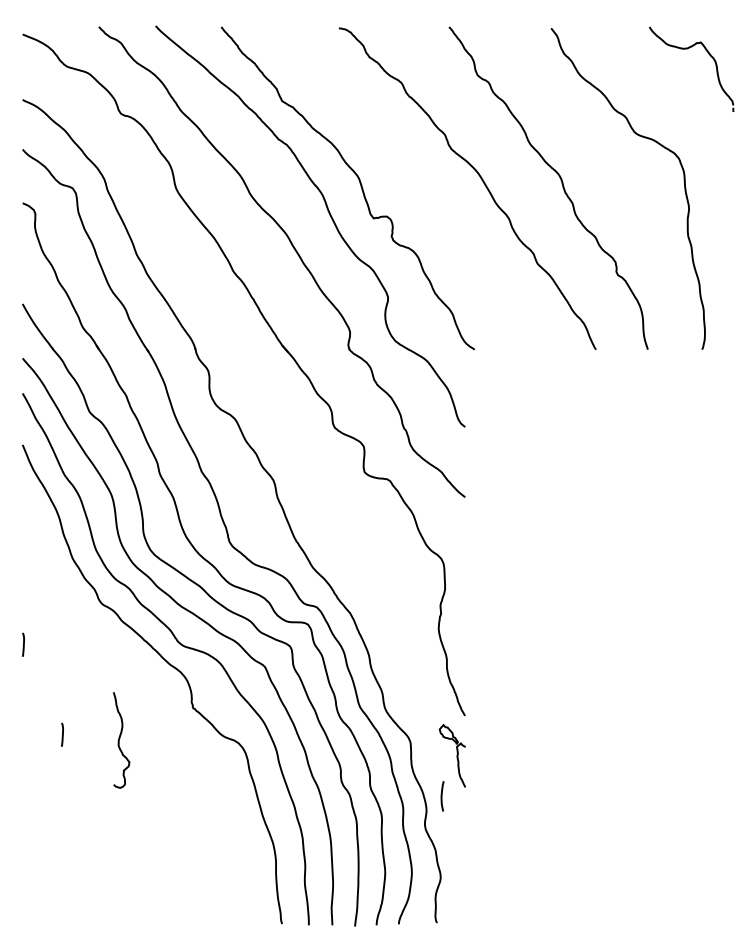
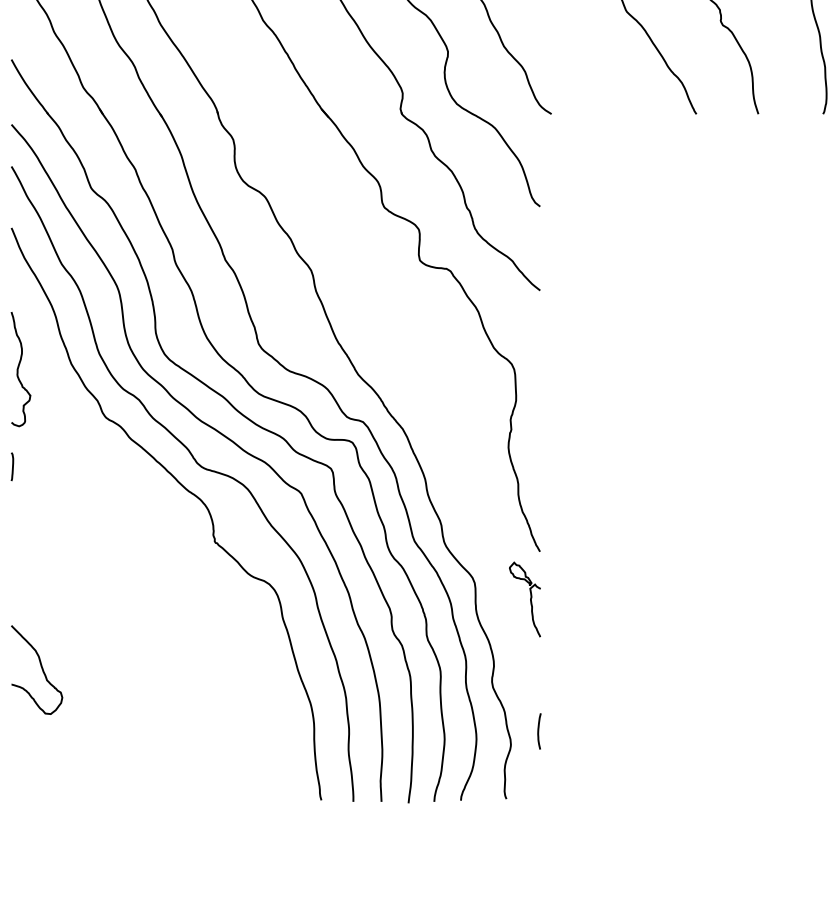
line: (62, 734) -> (59, 573), removed
curve: (119, 740) -> (18, 369), moved
curve: (442, 796) -> (539, 731), moved
curve: (47, 814) -> (41, 669), added

